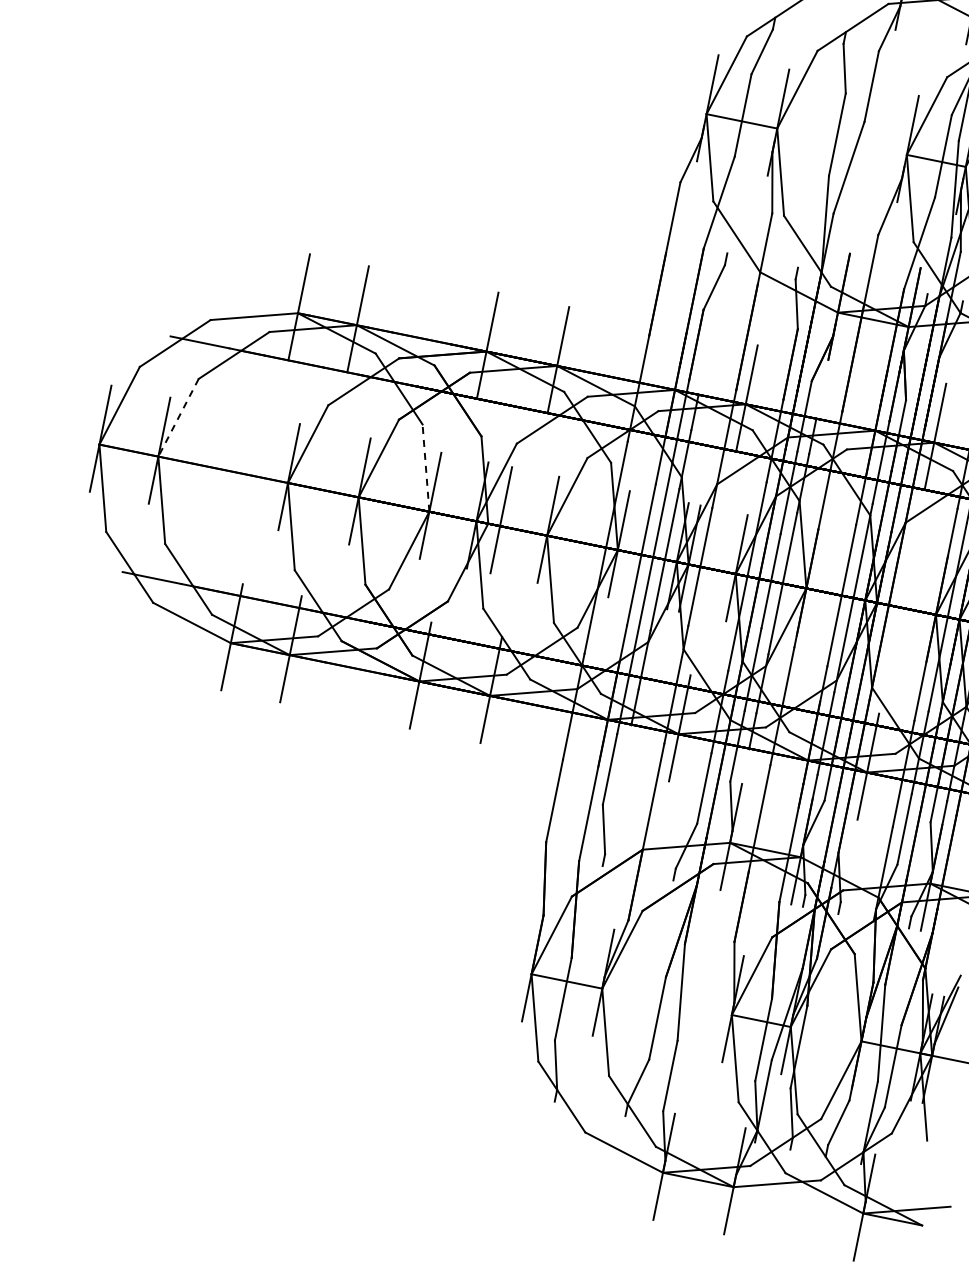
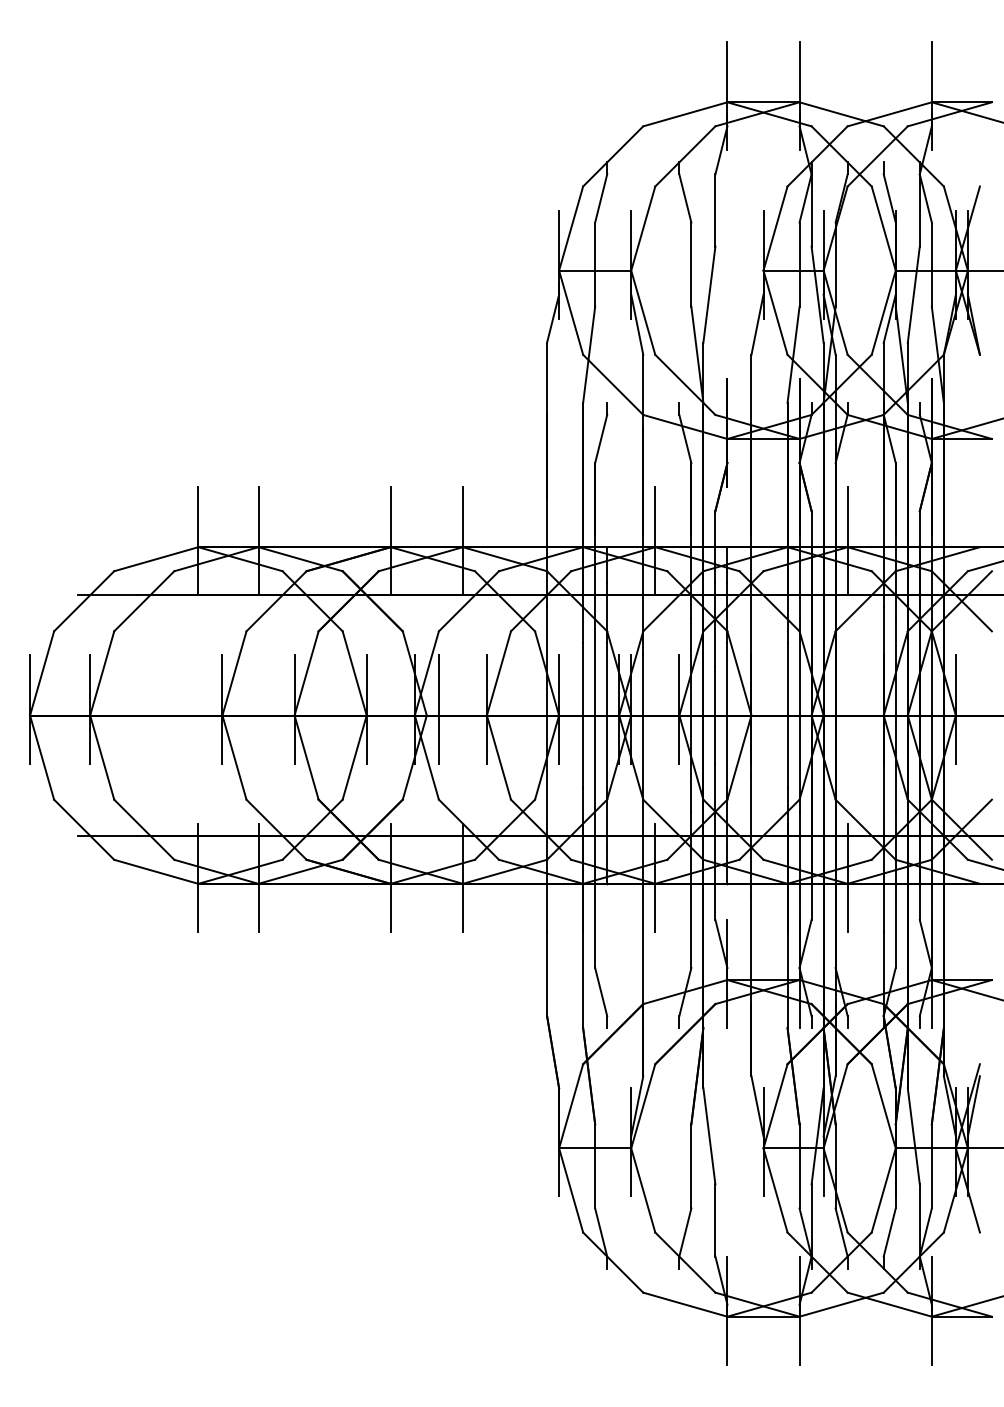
line: (178, 417) -> (102, 673), dashed -> solid
line: (425, 468) -> (354, 673), dashed -> solid

